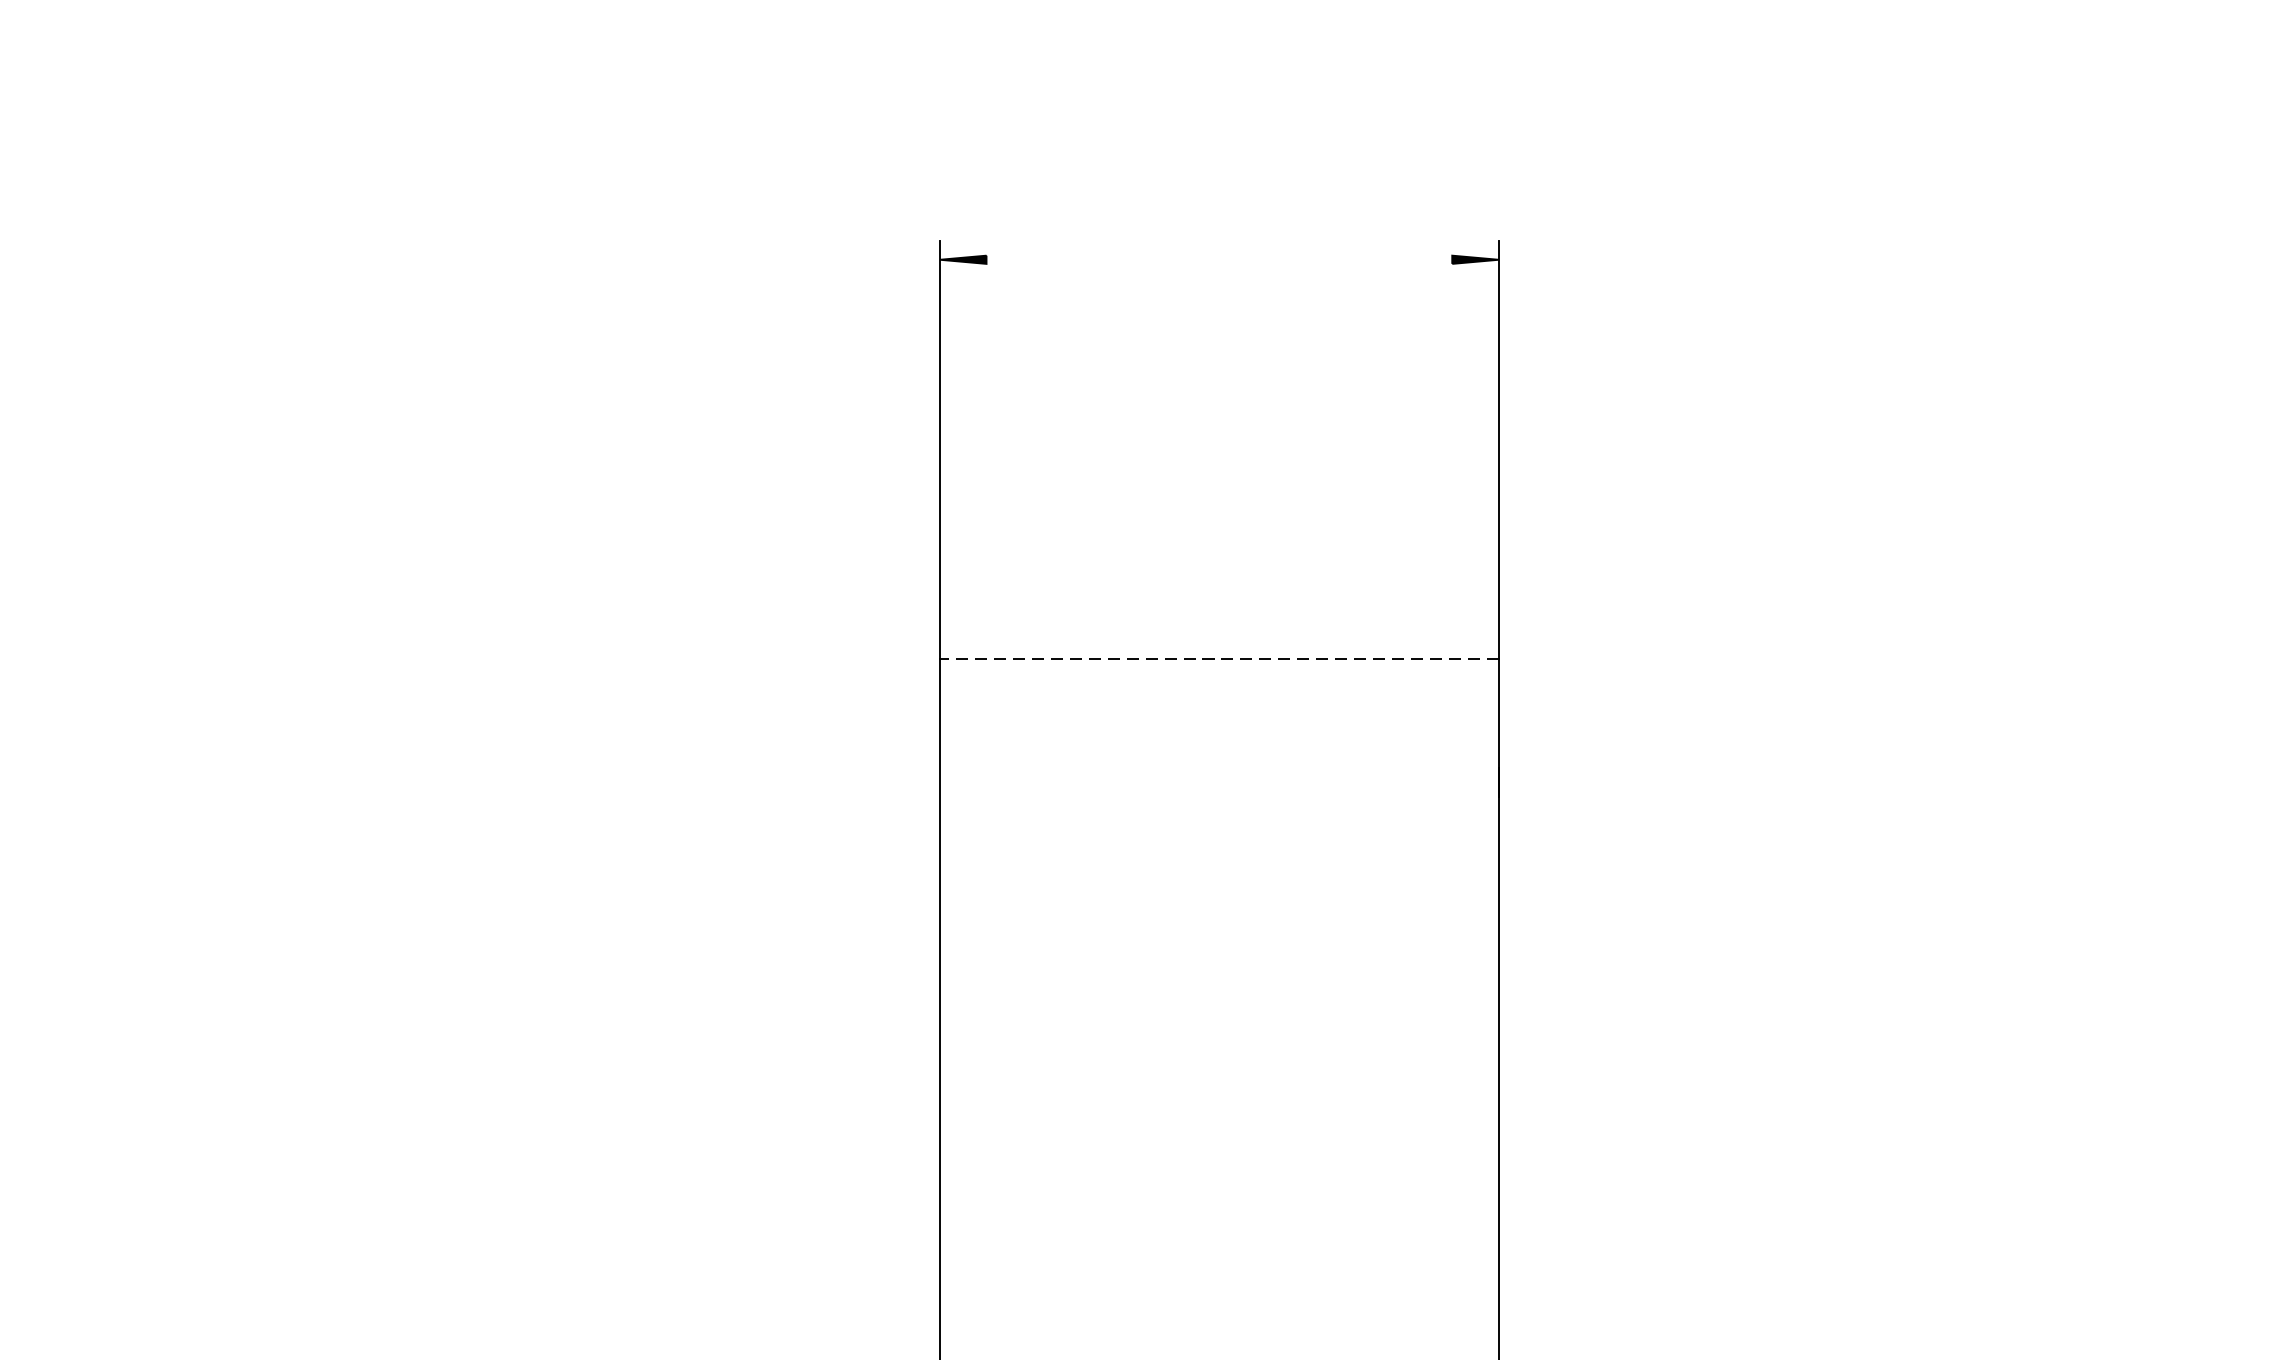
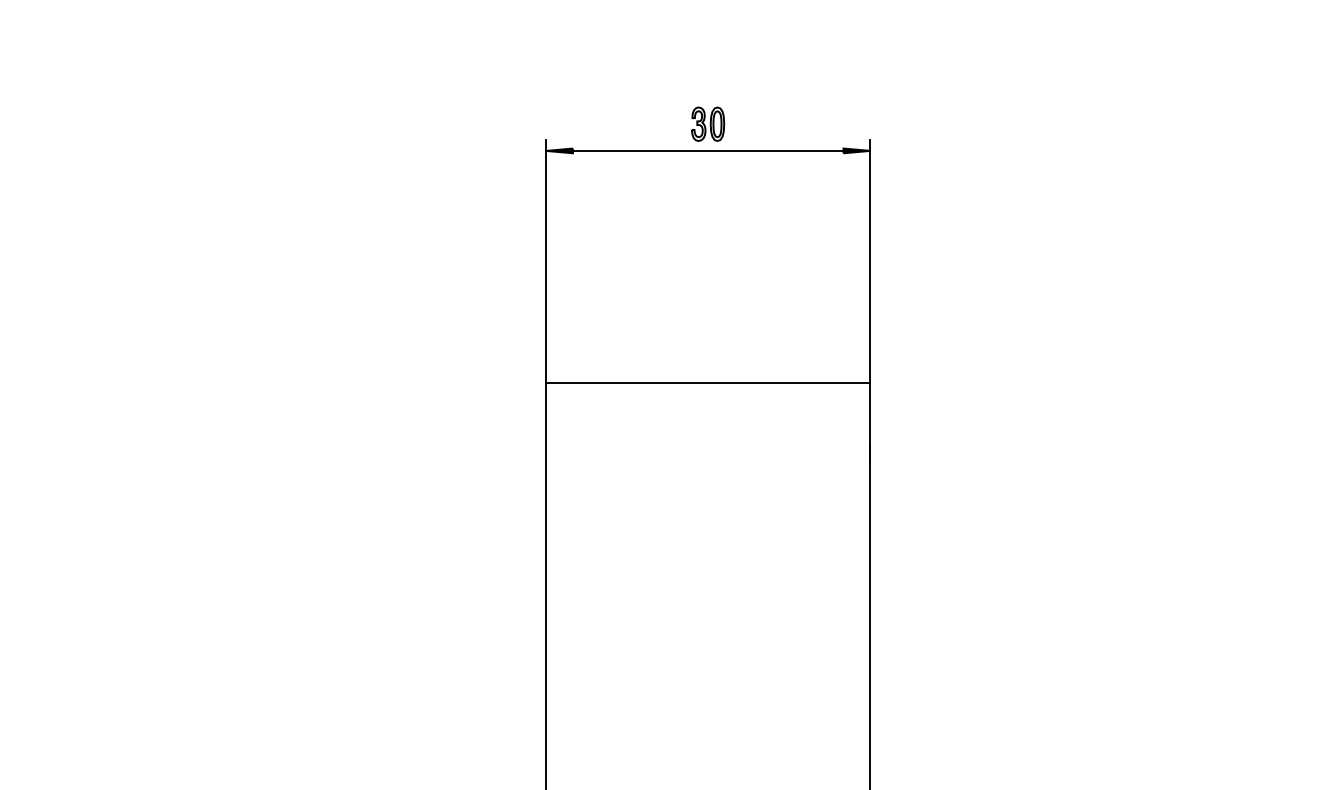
part: (1219, 212) -> (708, 123), added
line: (1218, 259) -> (707, 150), added
line: (1218, 658) -> (707, 382), dashed -> solid

